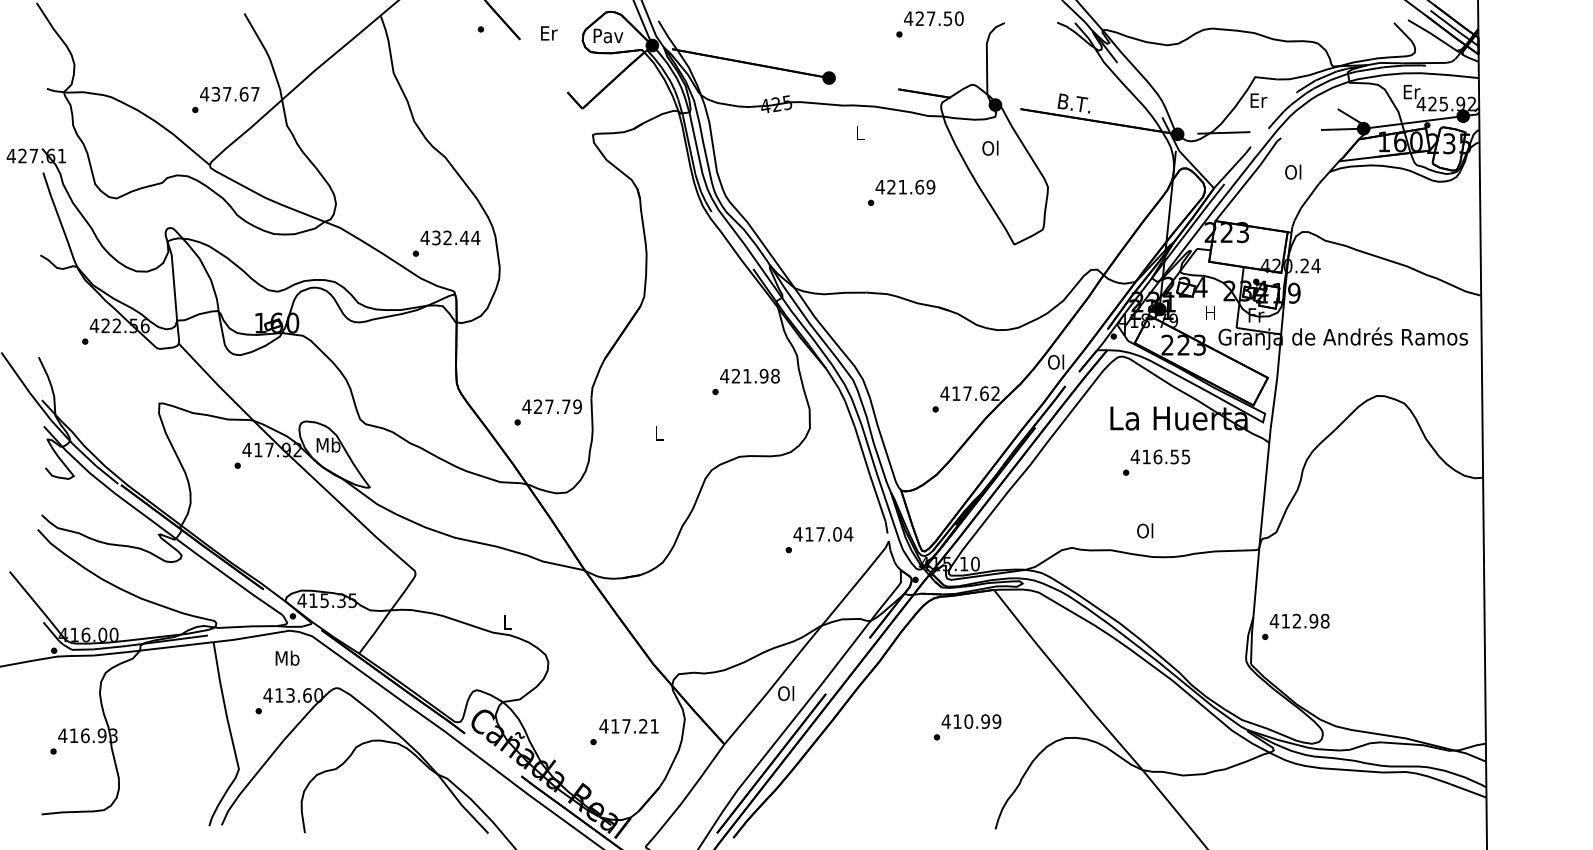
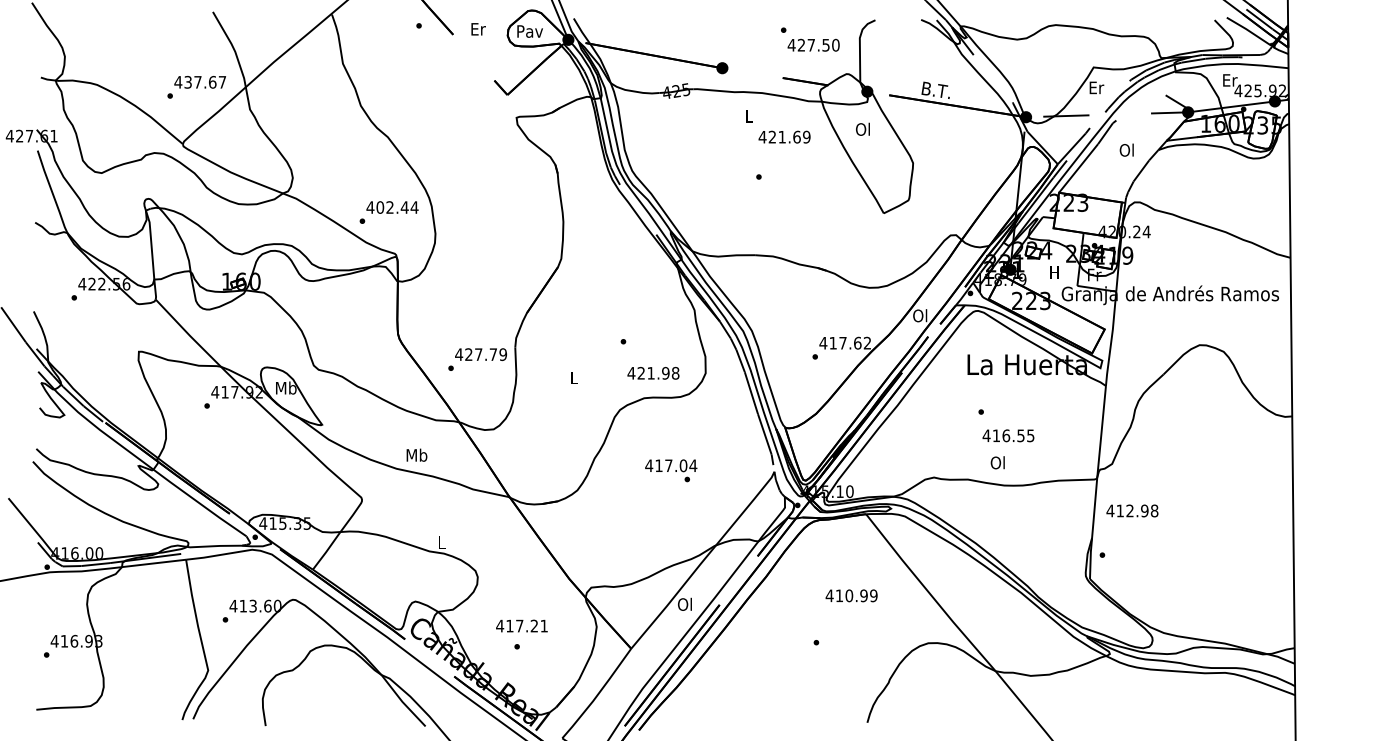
text: (933, 18) -> (813, 45), moved
text: (905, 186) -> (784, 136), moved
text: (436, 237) -> (380, 207), 432.44 -> 402.44
text: (749, 375) -> (653, 372), moved
text: (1160, 456) -> (1008, 435), moved
text: (823, 534) -> (671, 465), moved
text: (1299, 620) -> (1132, 510), moved
text: (287, 657) -> (416, 454), moved
text: (971, 721) -> (851, 595), moved
text: (628, 726) -> (521, 626), moved

